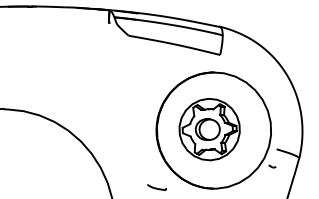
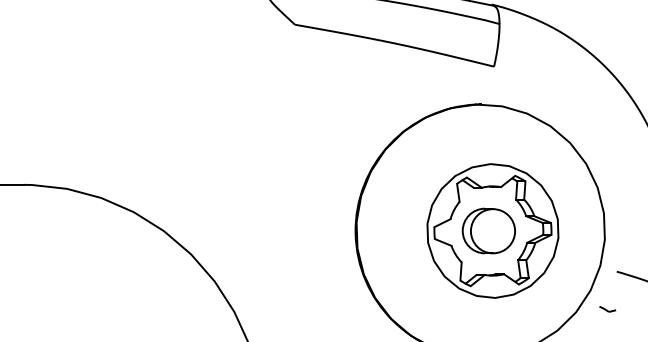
part: (209, 129) -> (492, 230), moved

